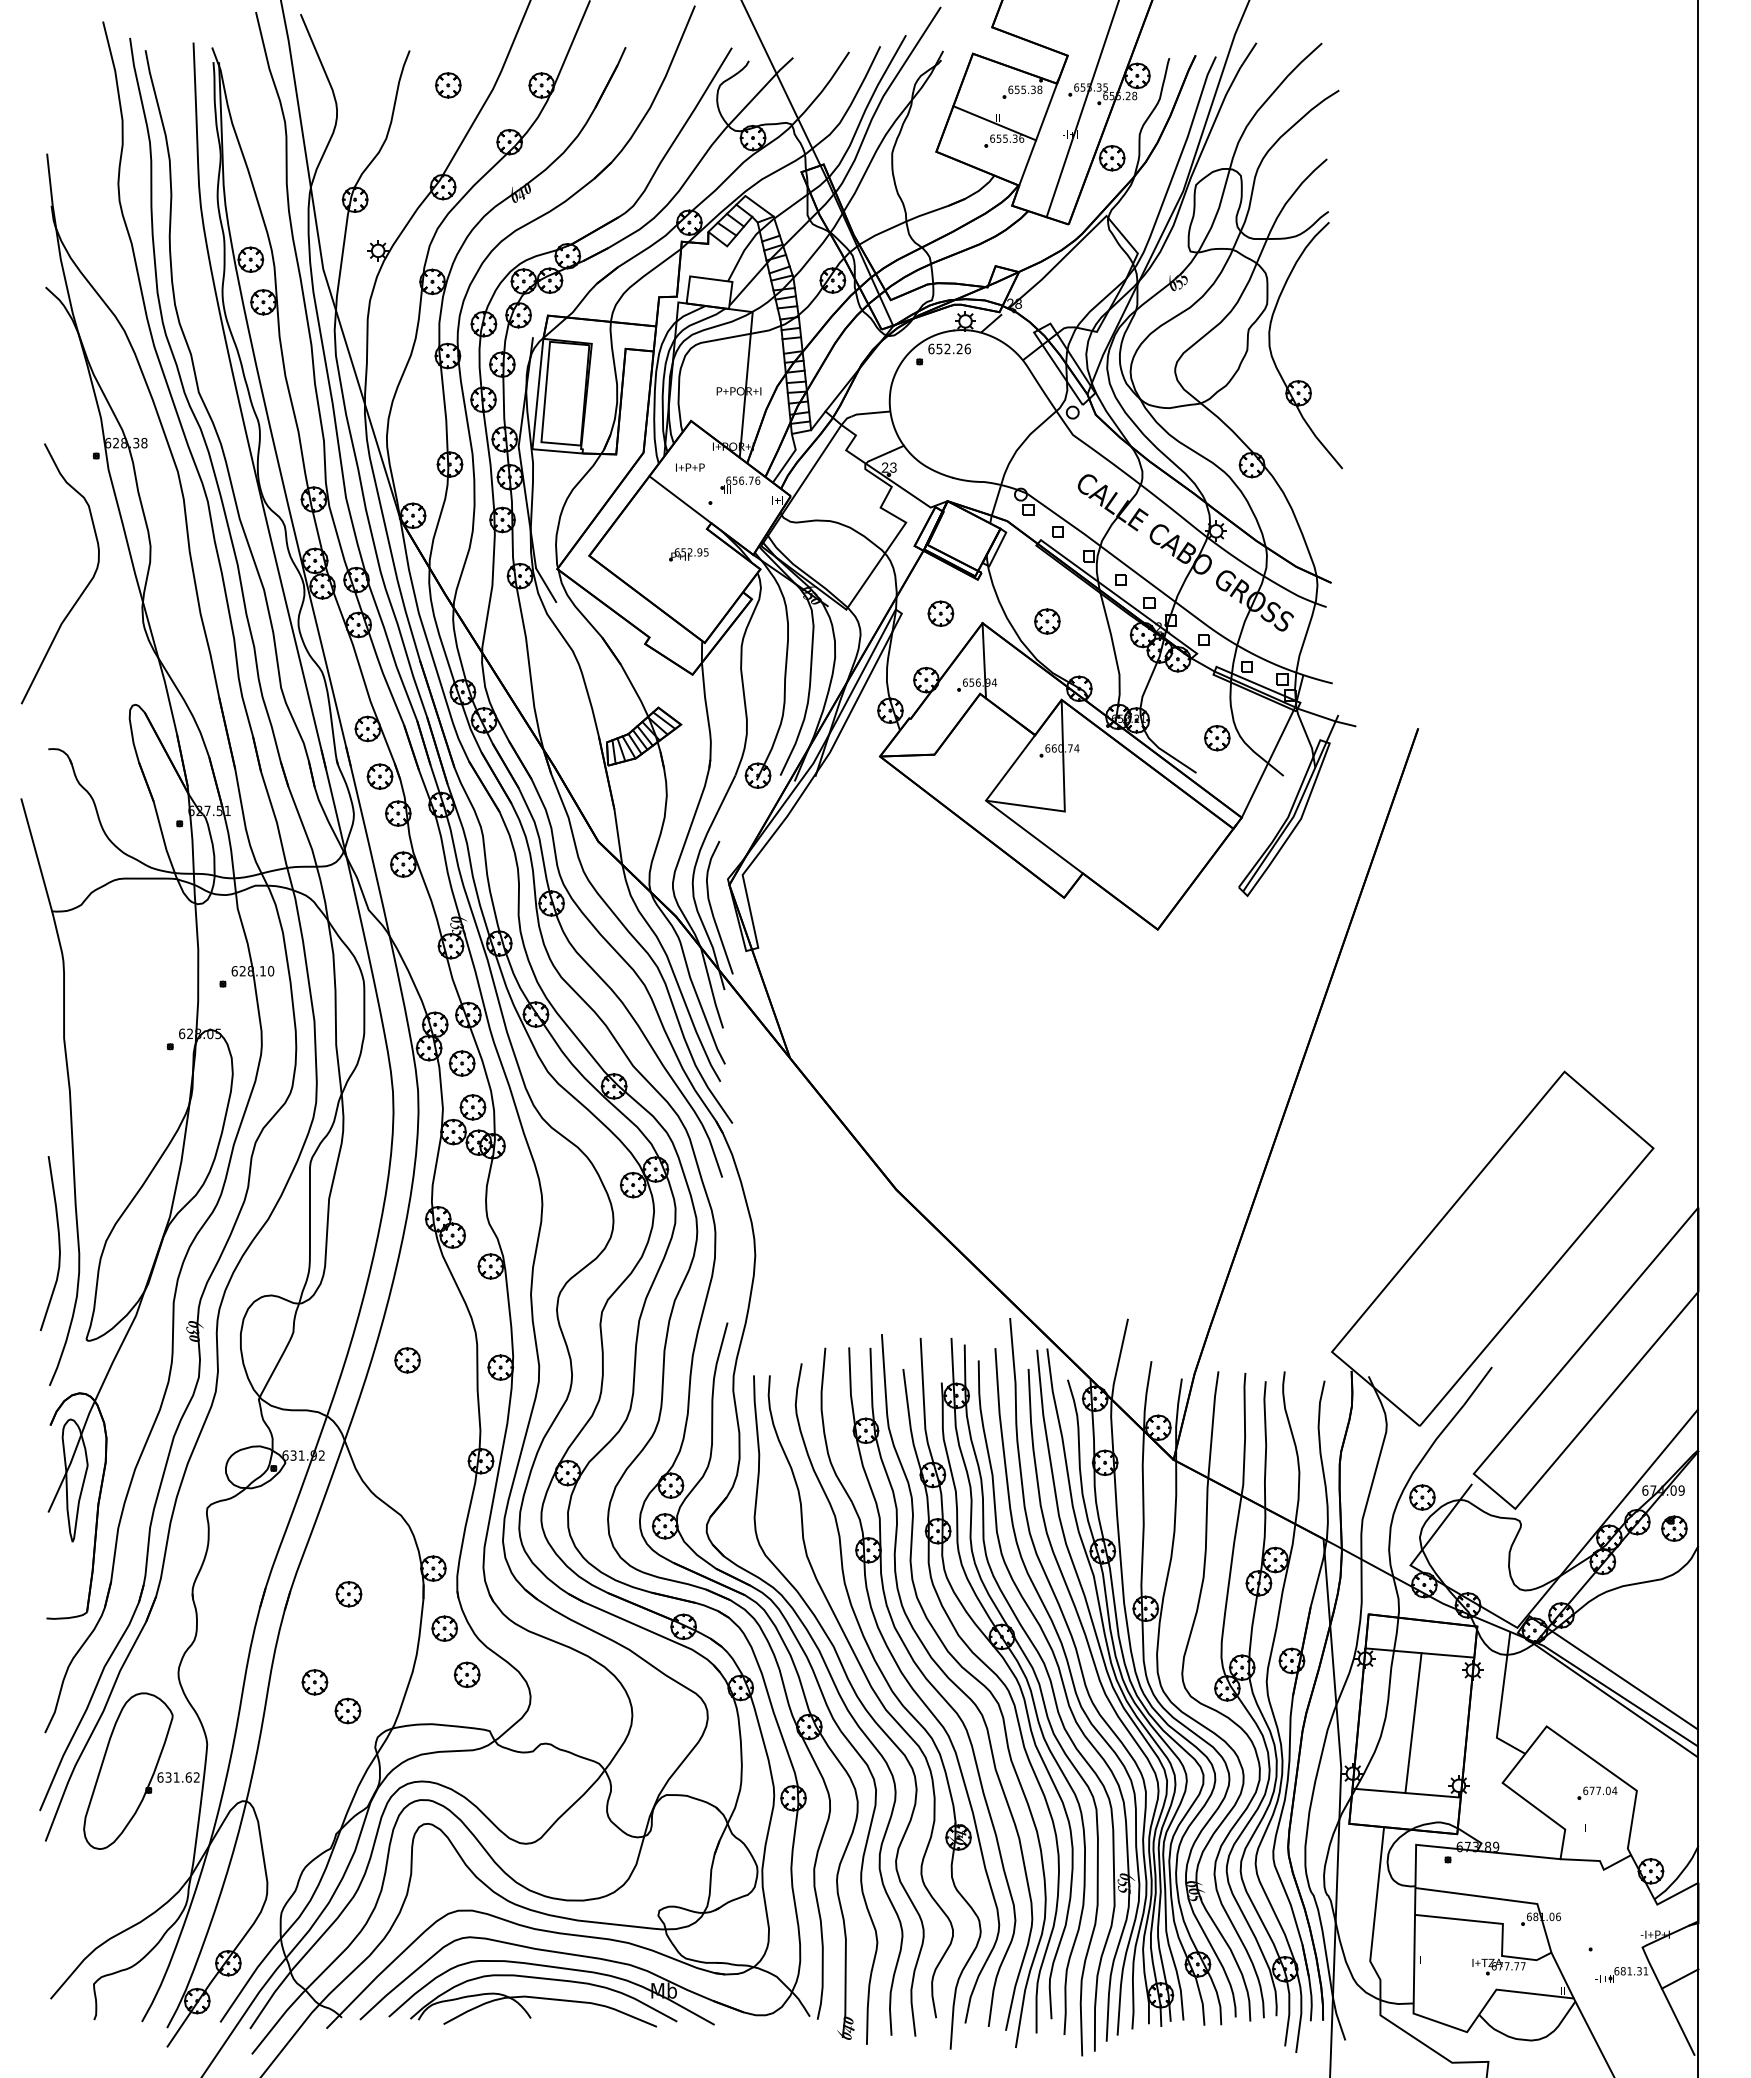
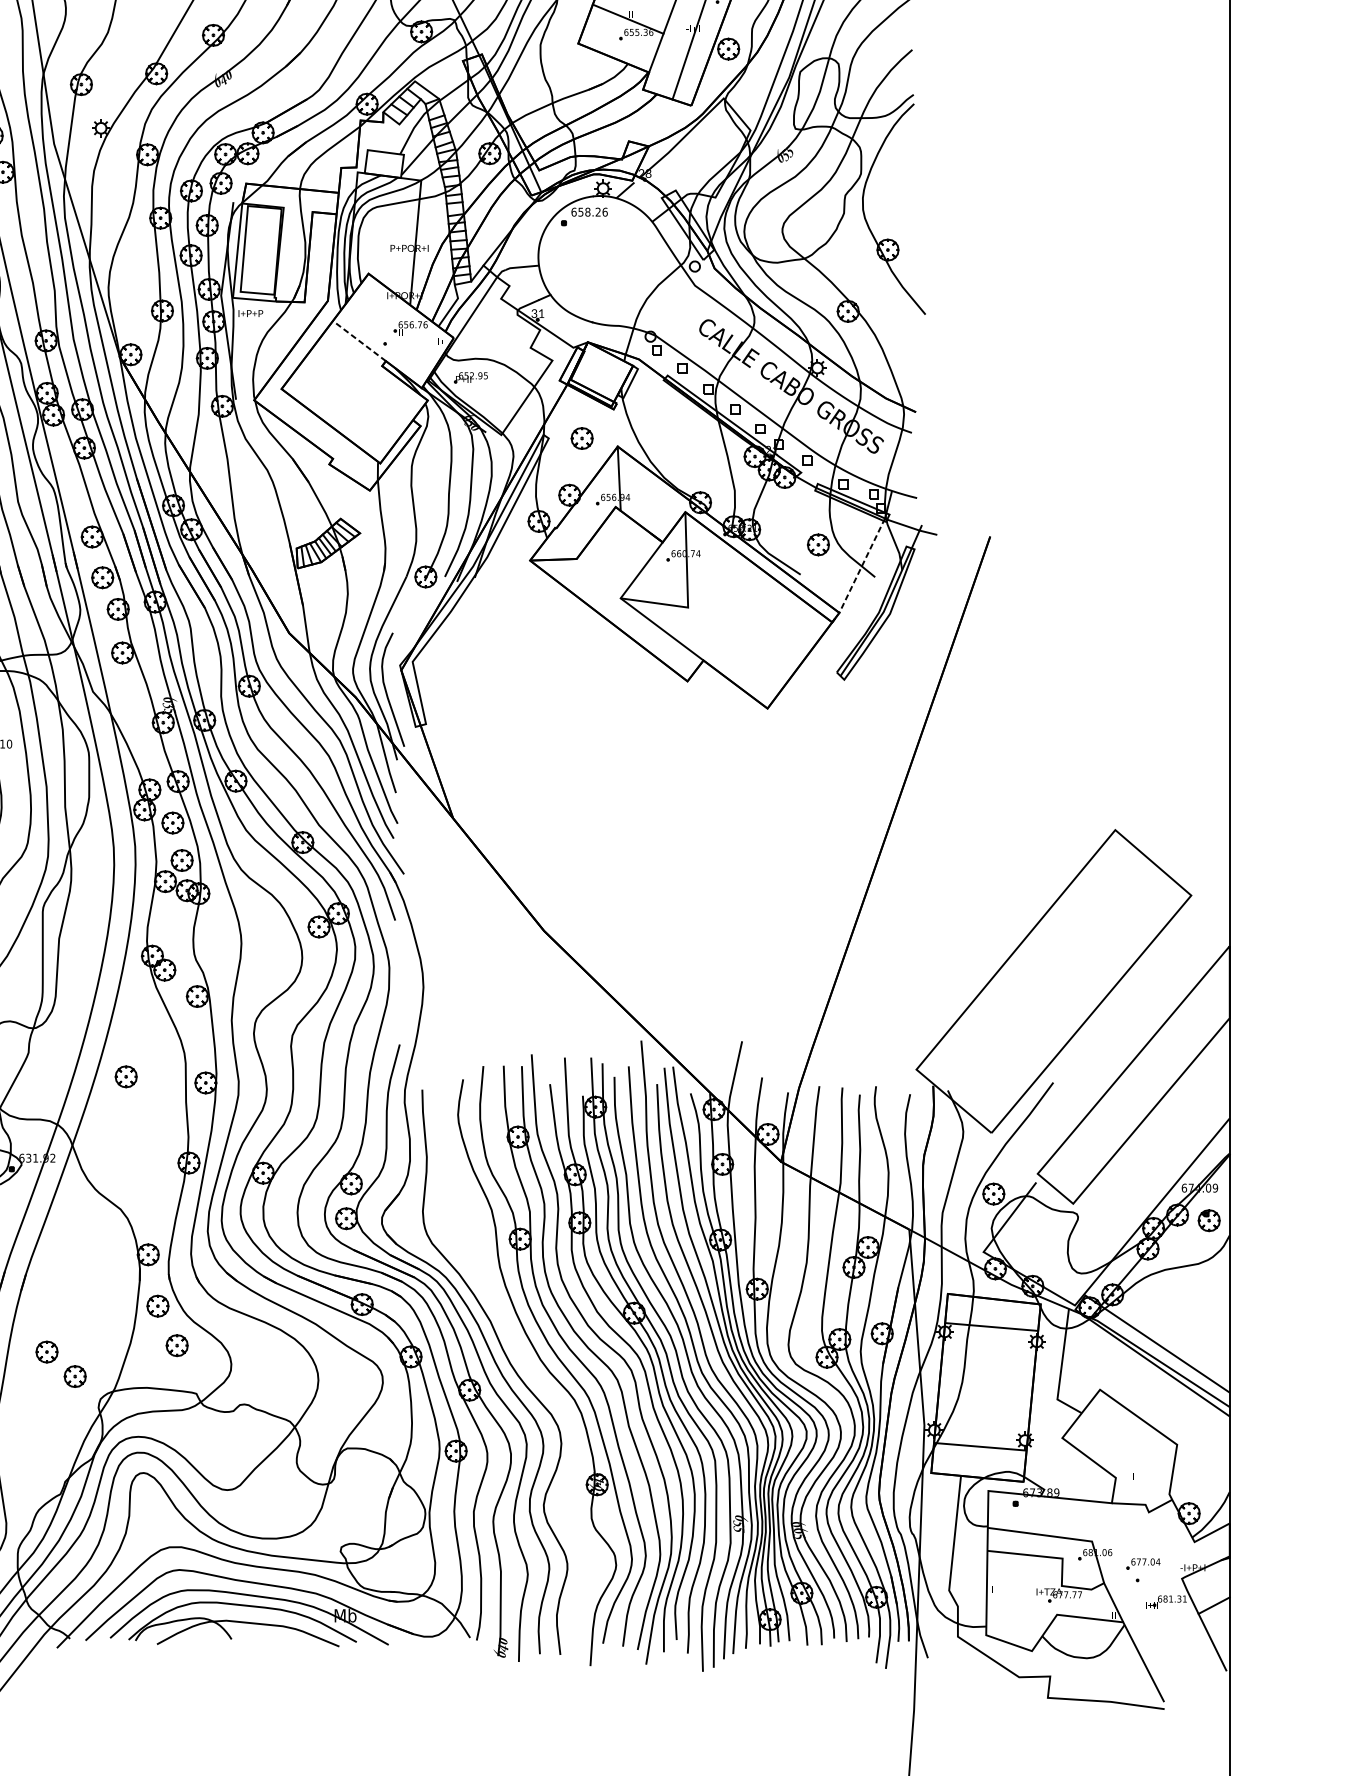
text: (947, 348) -> (587, 211), 652.26 -> 658.26
text: (690, 467) -> (250, 313), moved
text: (888, 467) -> (537, 313), 23 -> 31
line: (680, 499) -> (359, 340), solid -> dashed
part: (688, 554) -> (470, 377), moved
line: (546, 585) -> (244, 414), removed
part: (1047, 621) -> (673, 445), removed
line: (1268, 762) -> (862, 565), solid -> dashed
part: (348, 1594) -> (75, 1276), removed
curve: (871, 1689) -> (522, 1358), removed
line: (1413, 1723) -> (986, 1387), removed
part: (1597, 1792) -> (1143, 1563), moved

